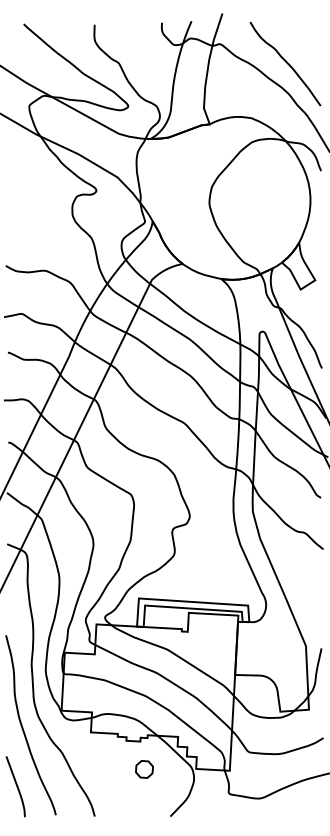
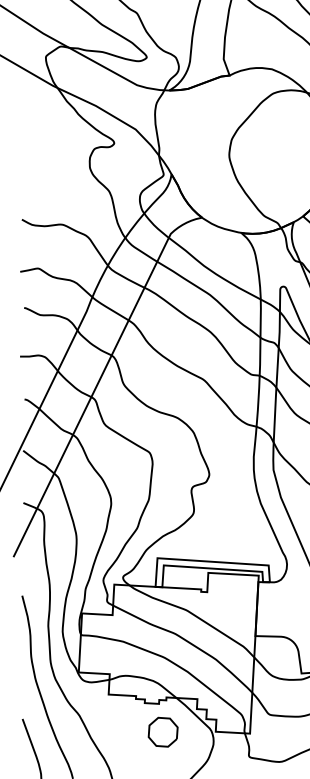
part: (144, 769) -> (163, 732), size x1.67

